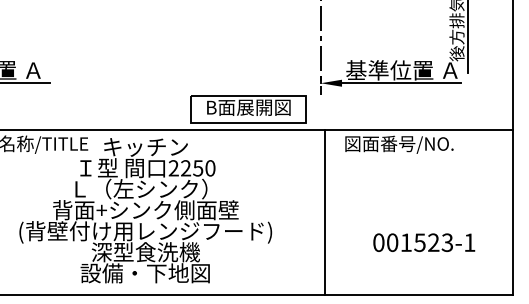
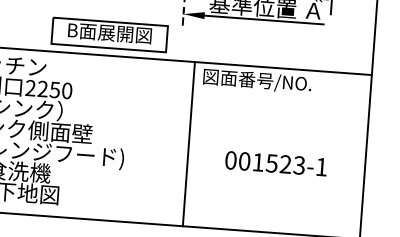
line: (324, 212) -> (188, 144), moved
text: (424, 242) -> (276, 163), moved

